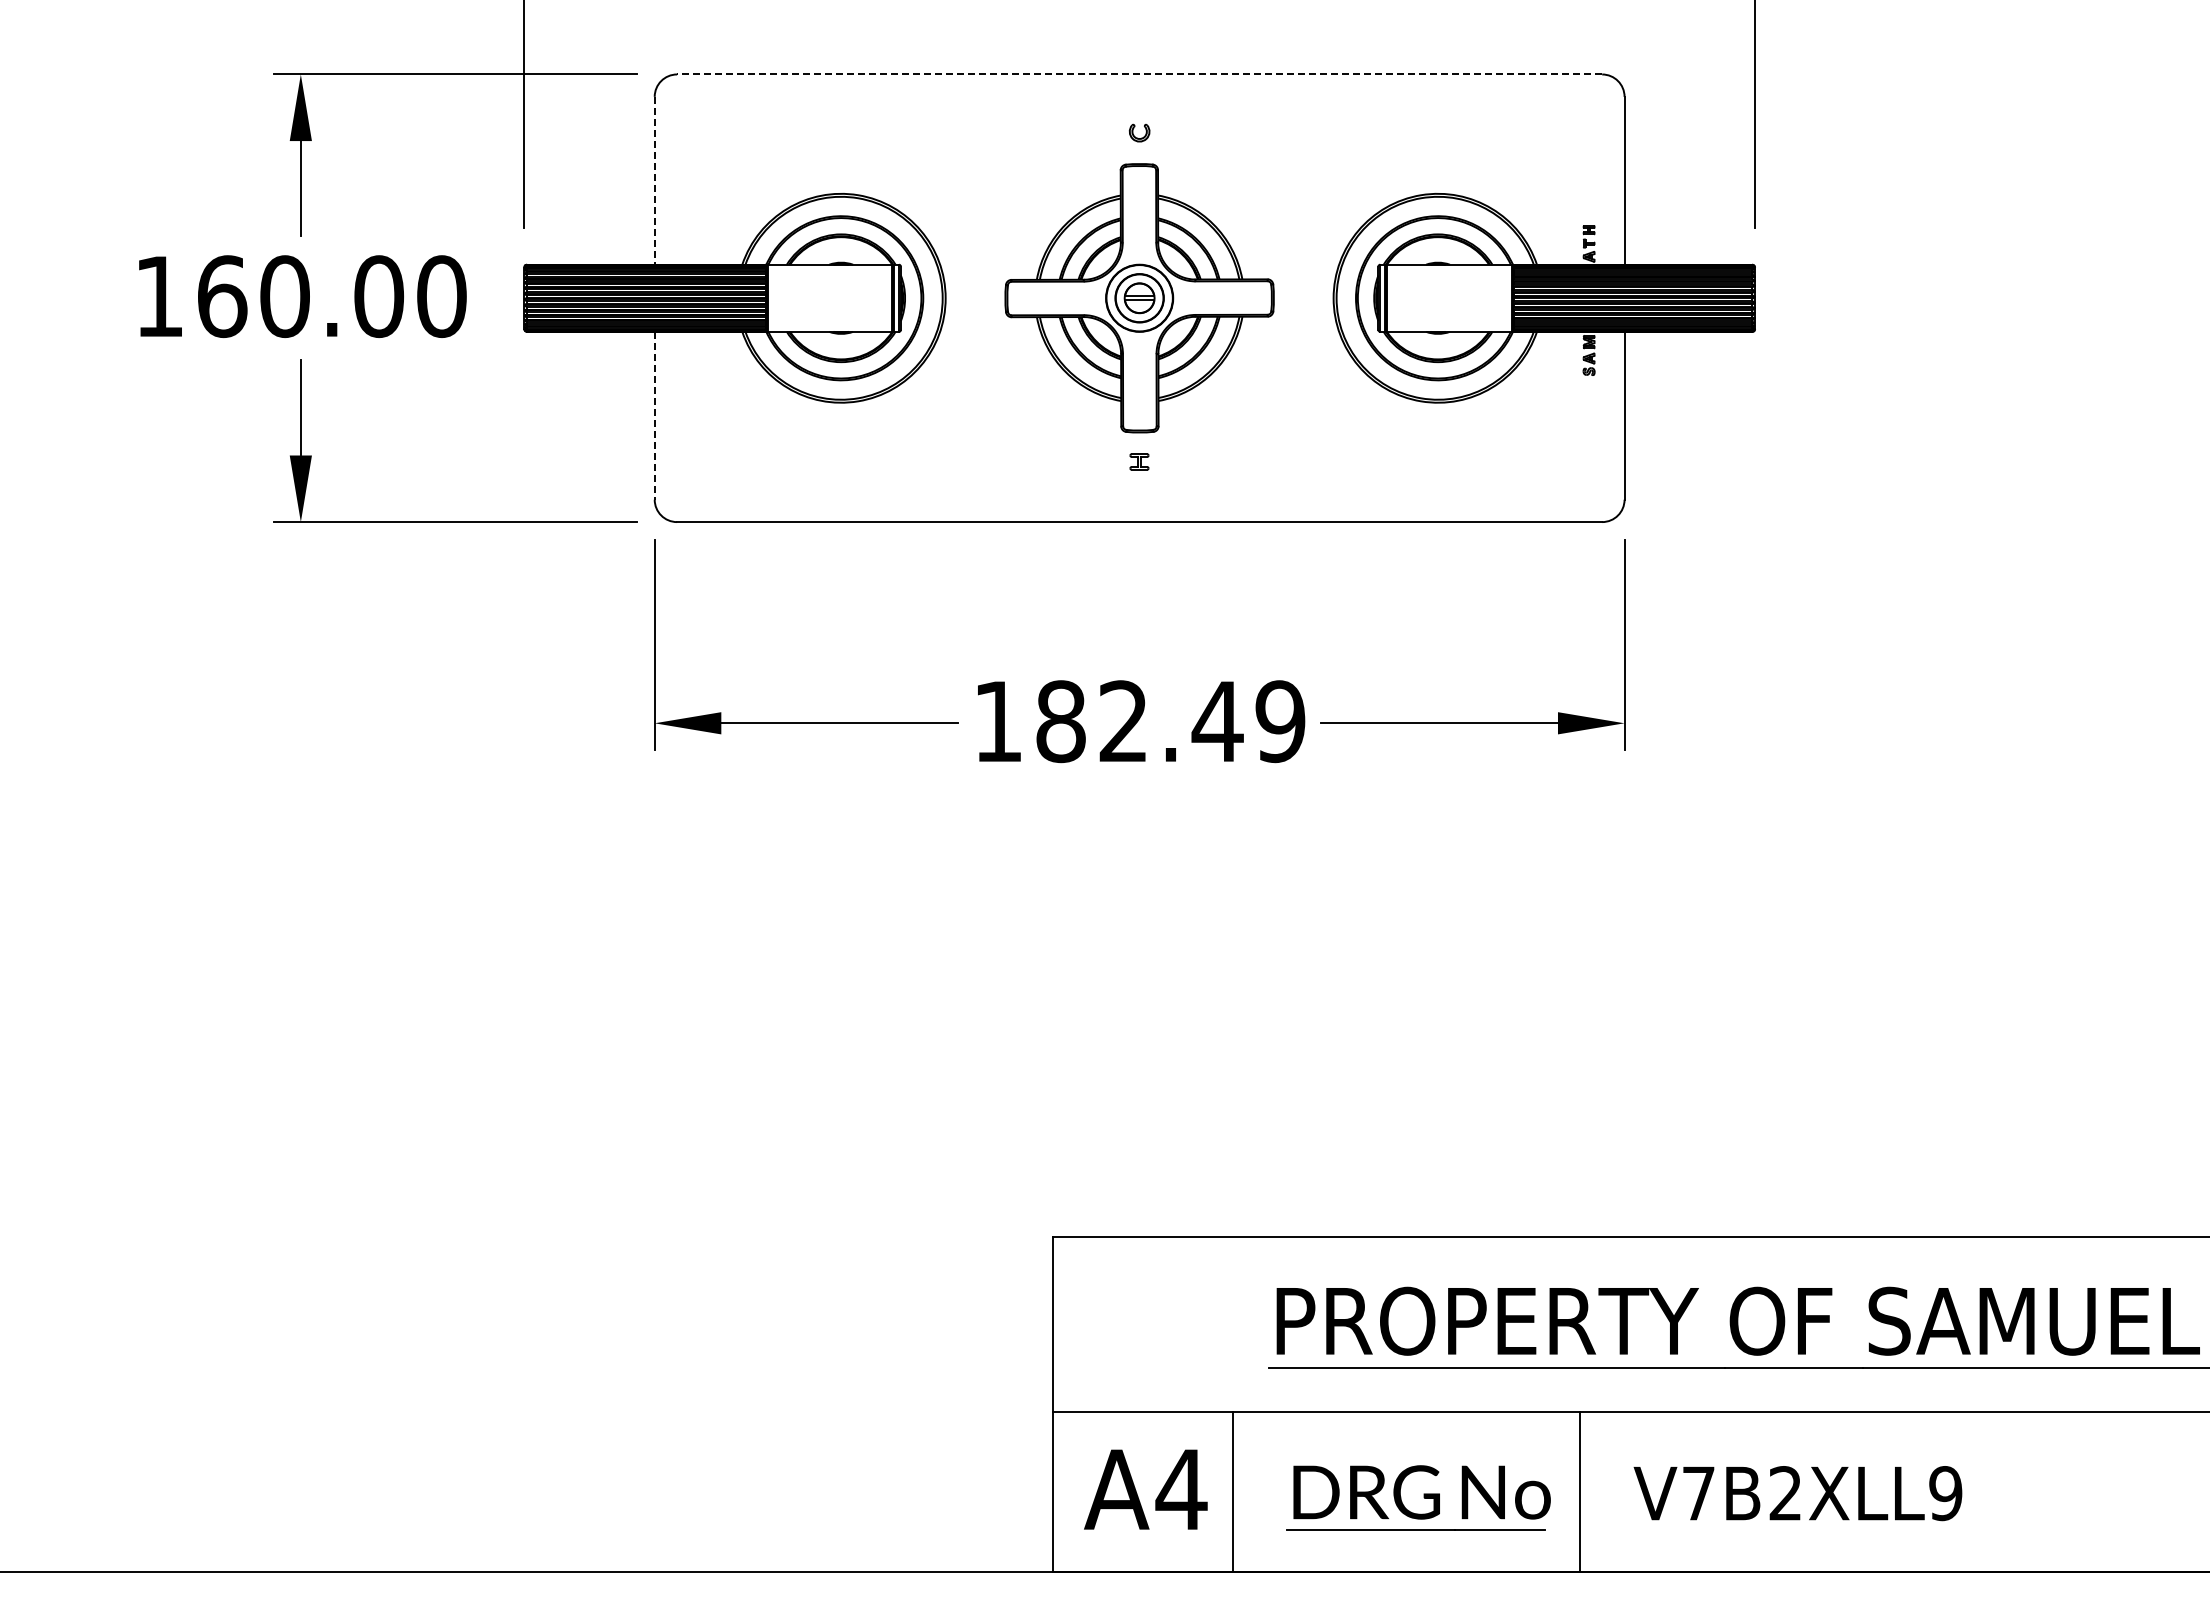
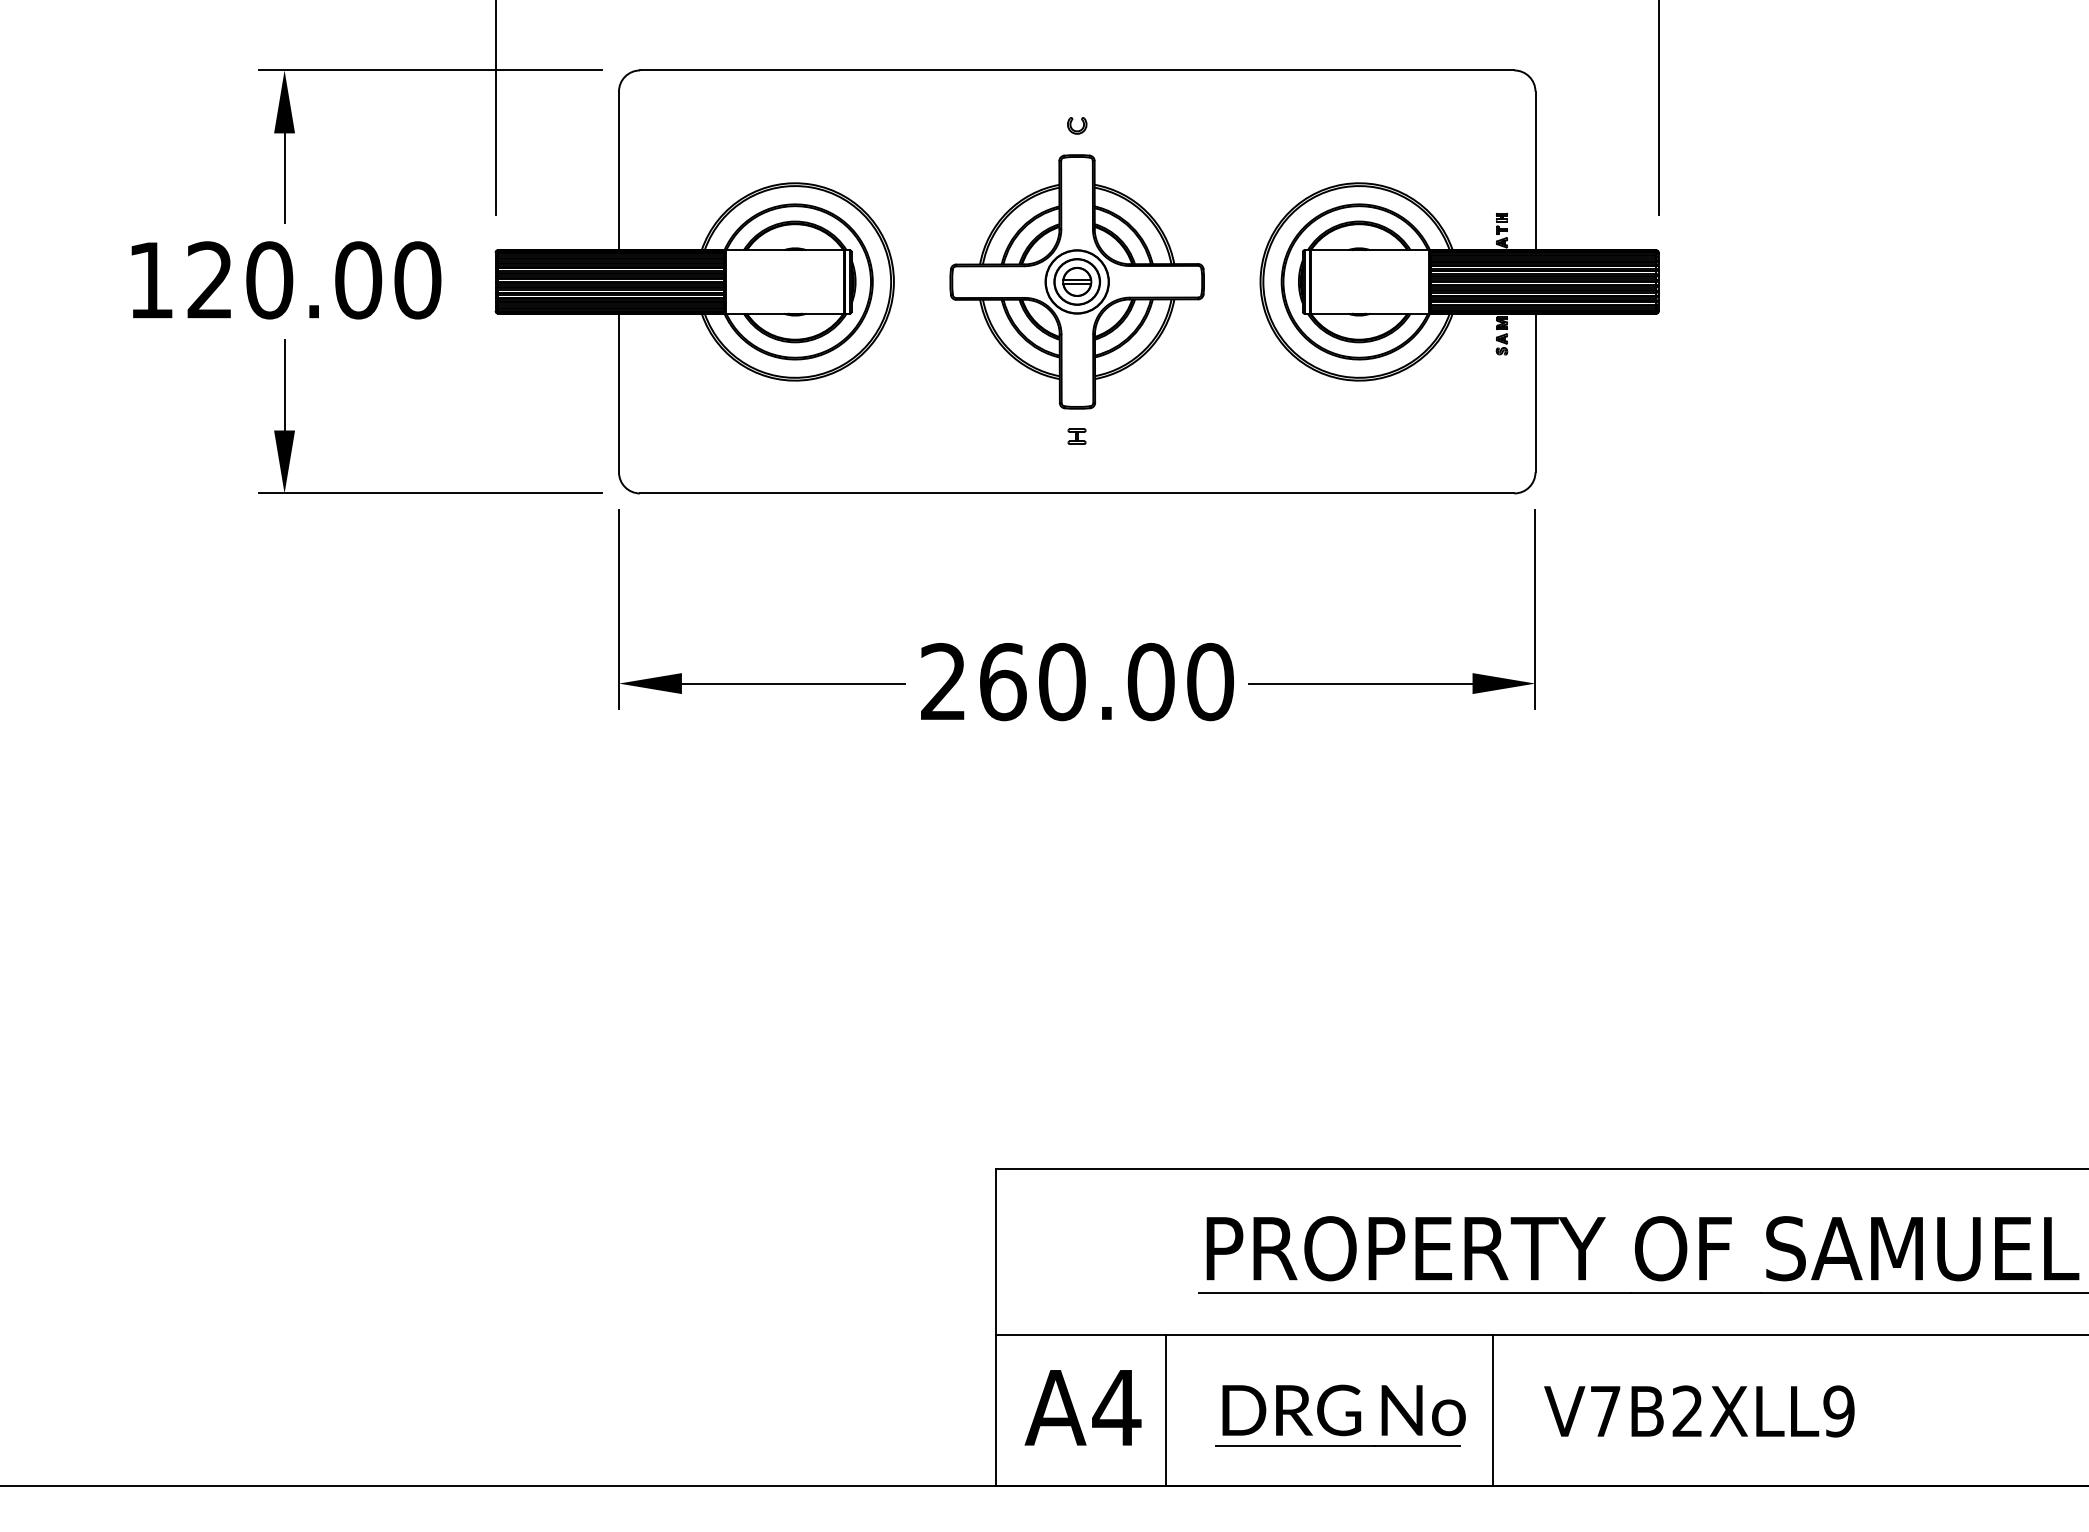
line: (1139, 74) -> (1077, 70), dashed -> solid
line: (654, 180) -> (618, 170), dashed -> solid
text: (222, 296) -> (210, 280), 160.00 -> 120.00
line: (654, 415) -> (618, 392), dashed -> solid
text: (1139, 721) -> (1077, 681), 182.49 -> 260.00

